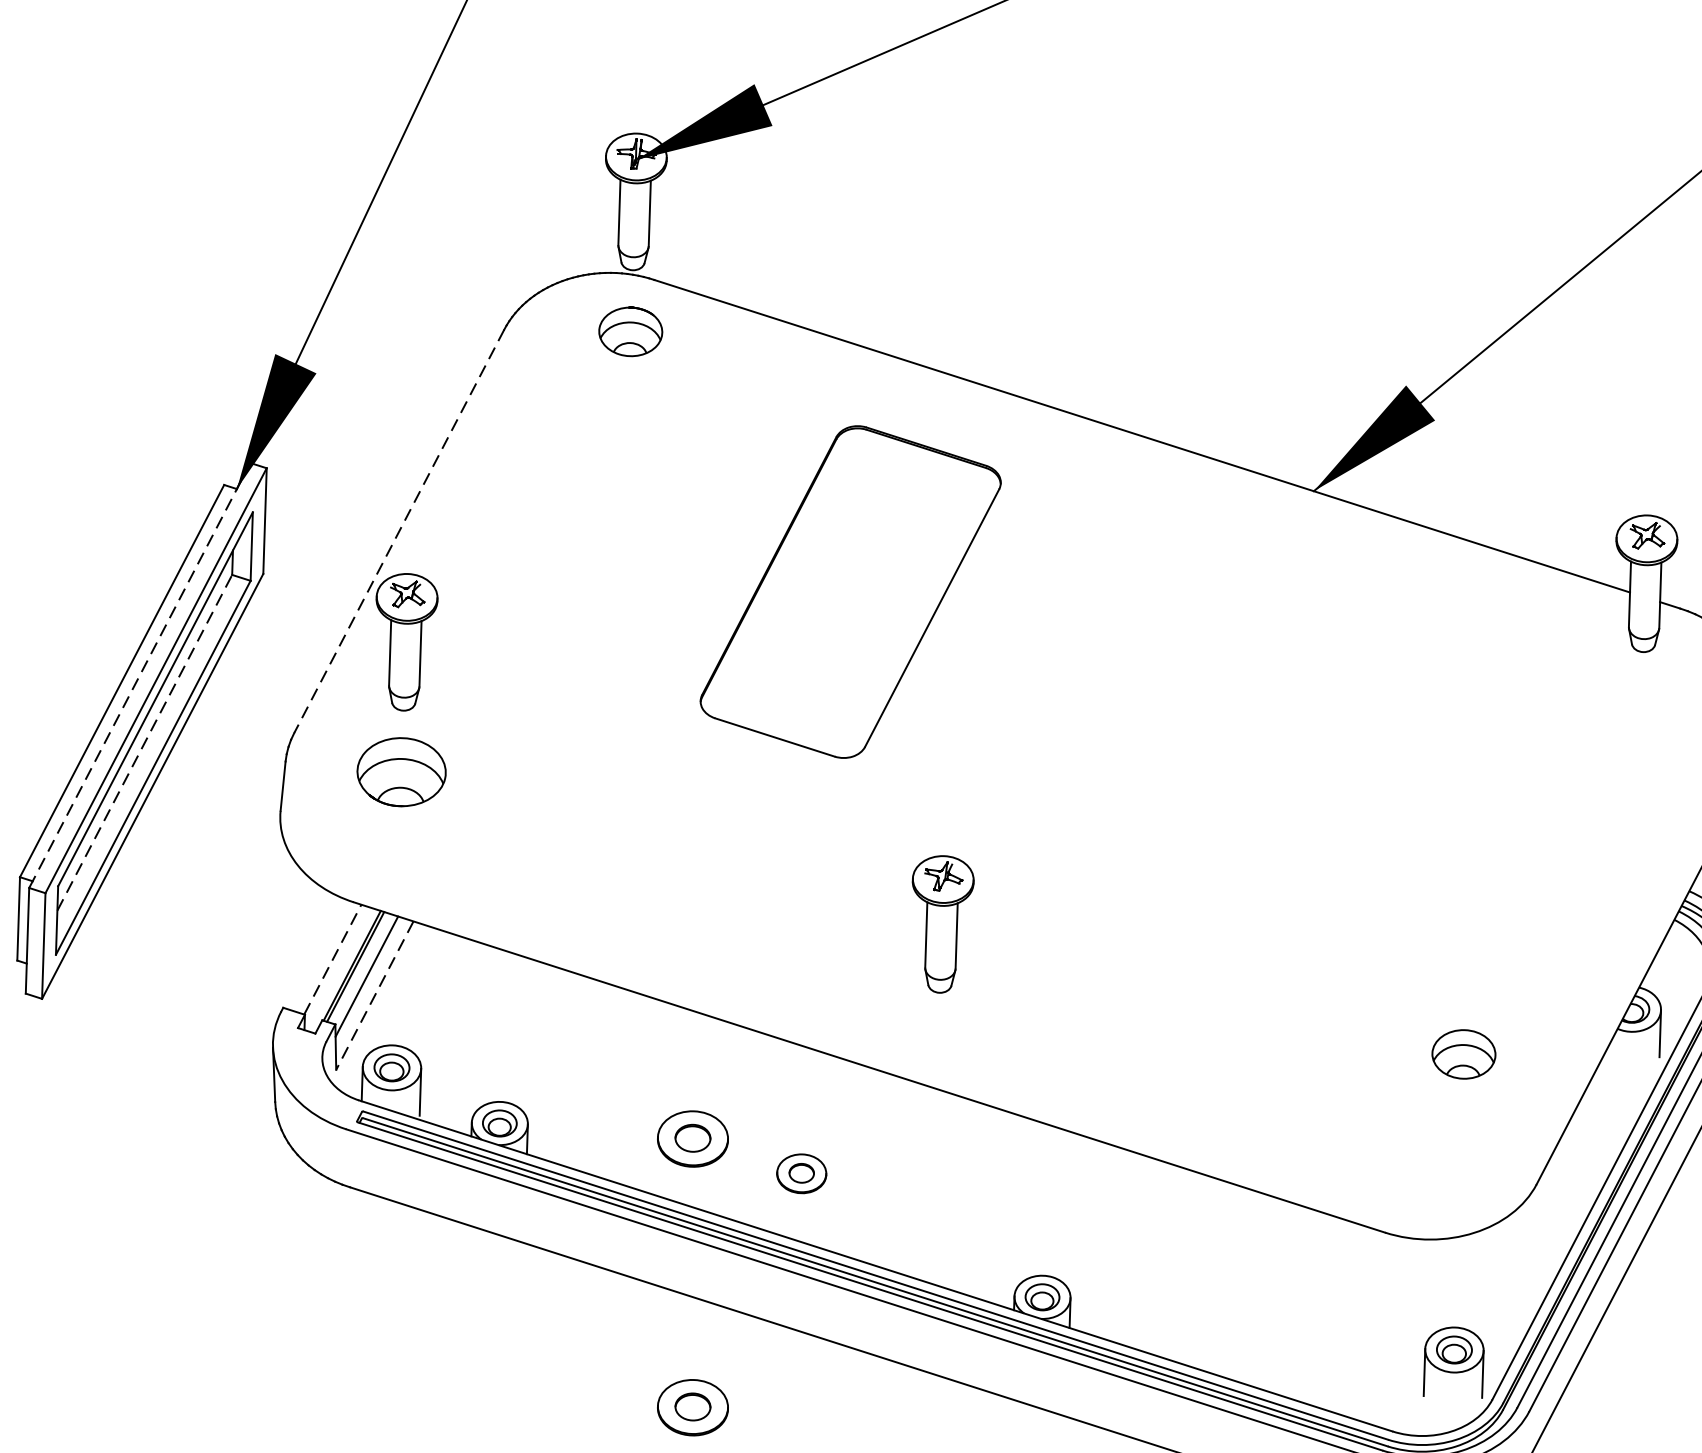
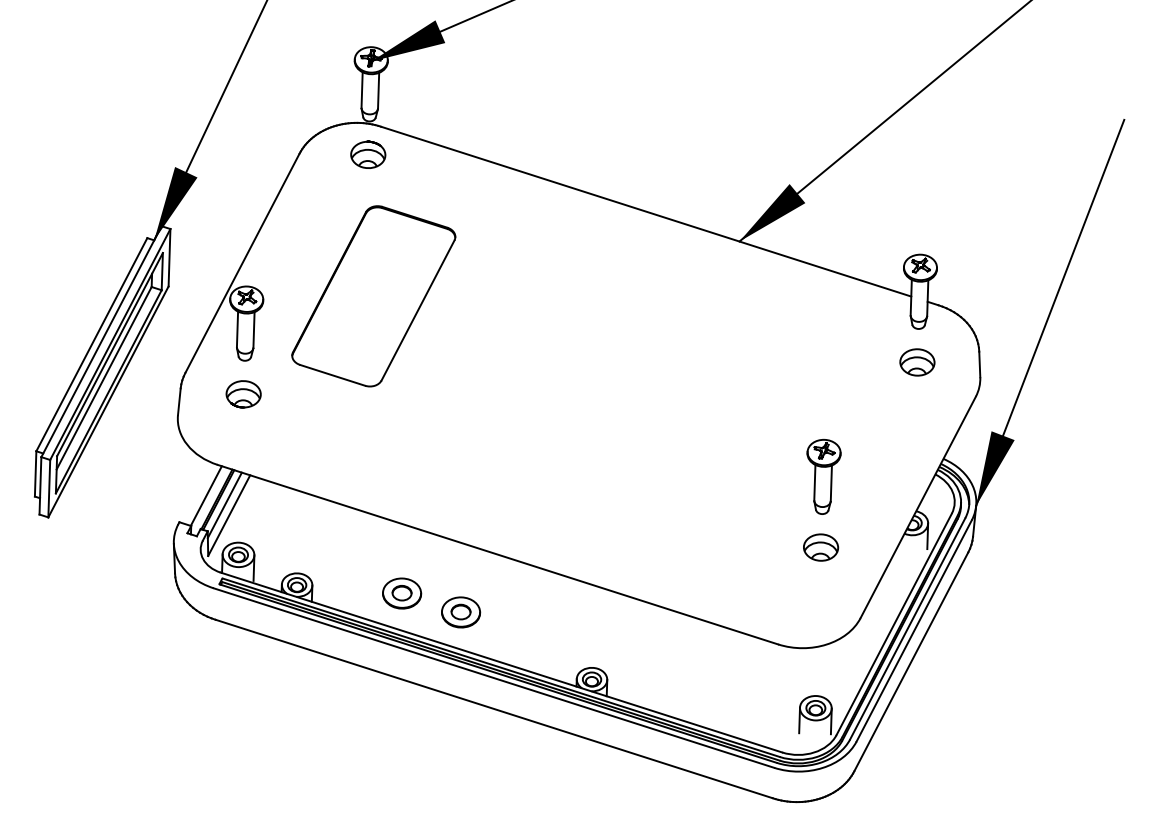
line: (399, 531) -> (242, 263), dashed -> solid
part: (850, 592) -> (373, 296), moved
line: (139, 677) -> (101, 342), dashed -> solid
part: (1641, 713) -> (917, 362), added
line: (145, 743) -> (104, 378), dashed -> solid
part: (401, 772) -> (243, 394), size x0.71
part: (942, 923) -> (823, 476), moved
line: (333, 960) -> (206, 496), dashed -> solid
line: (373, 997) -> (228, 516), dashed -> solid
part: (802, 1173) -> (461, 612), size x1.43
part: (693, 1407) -> (402, 739), removed

